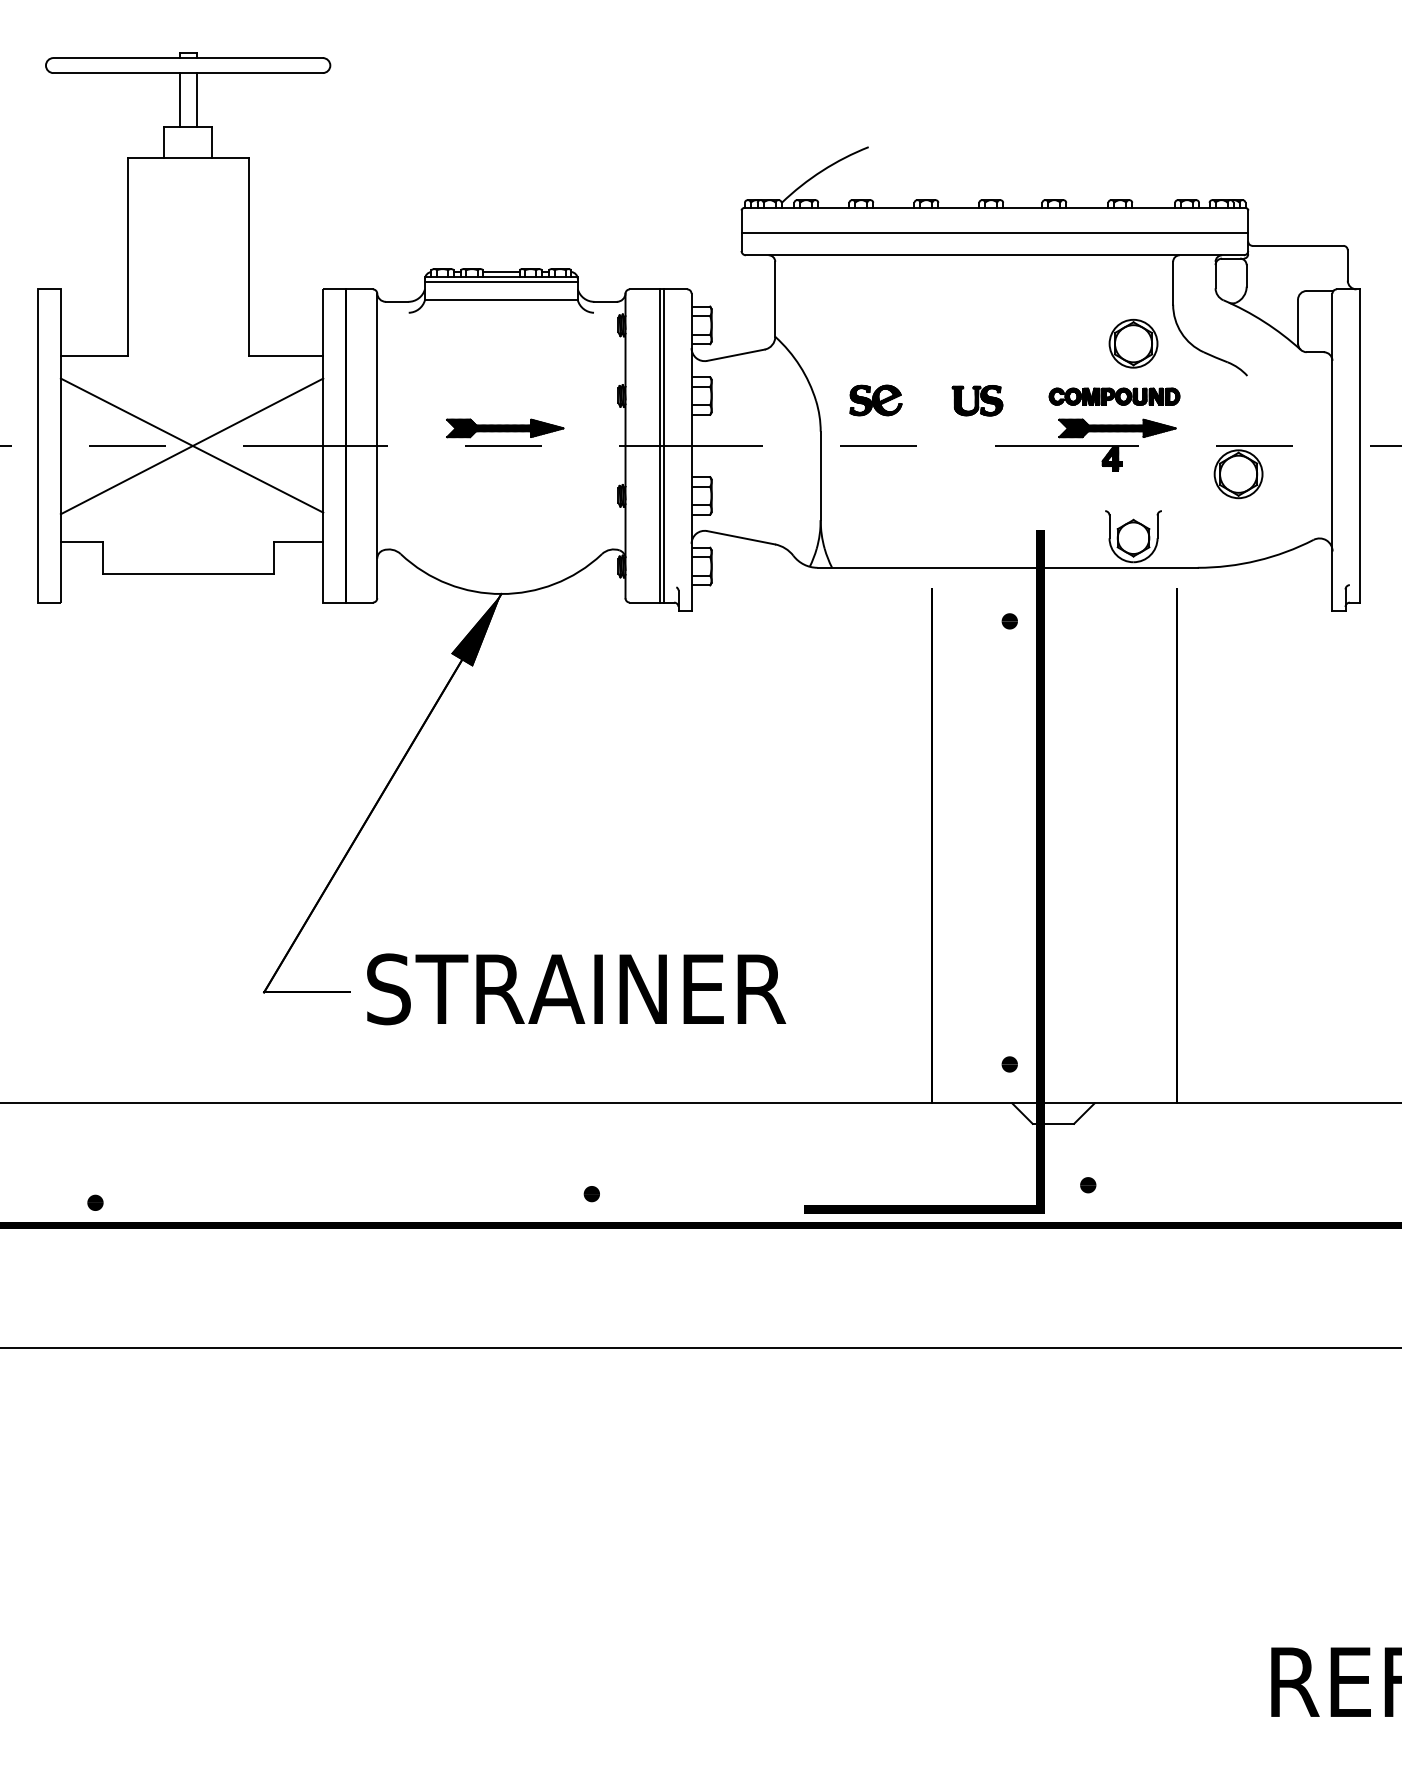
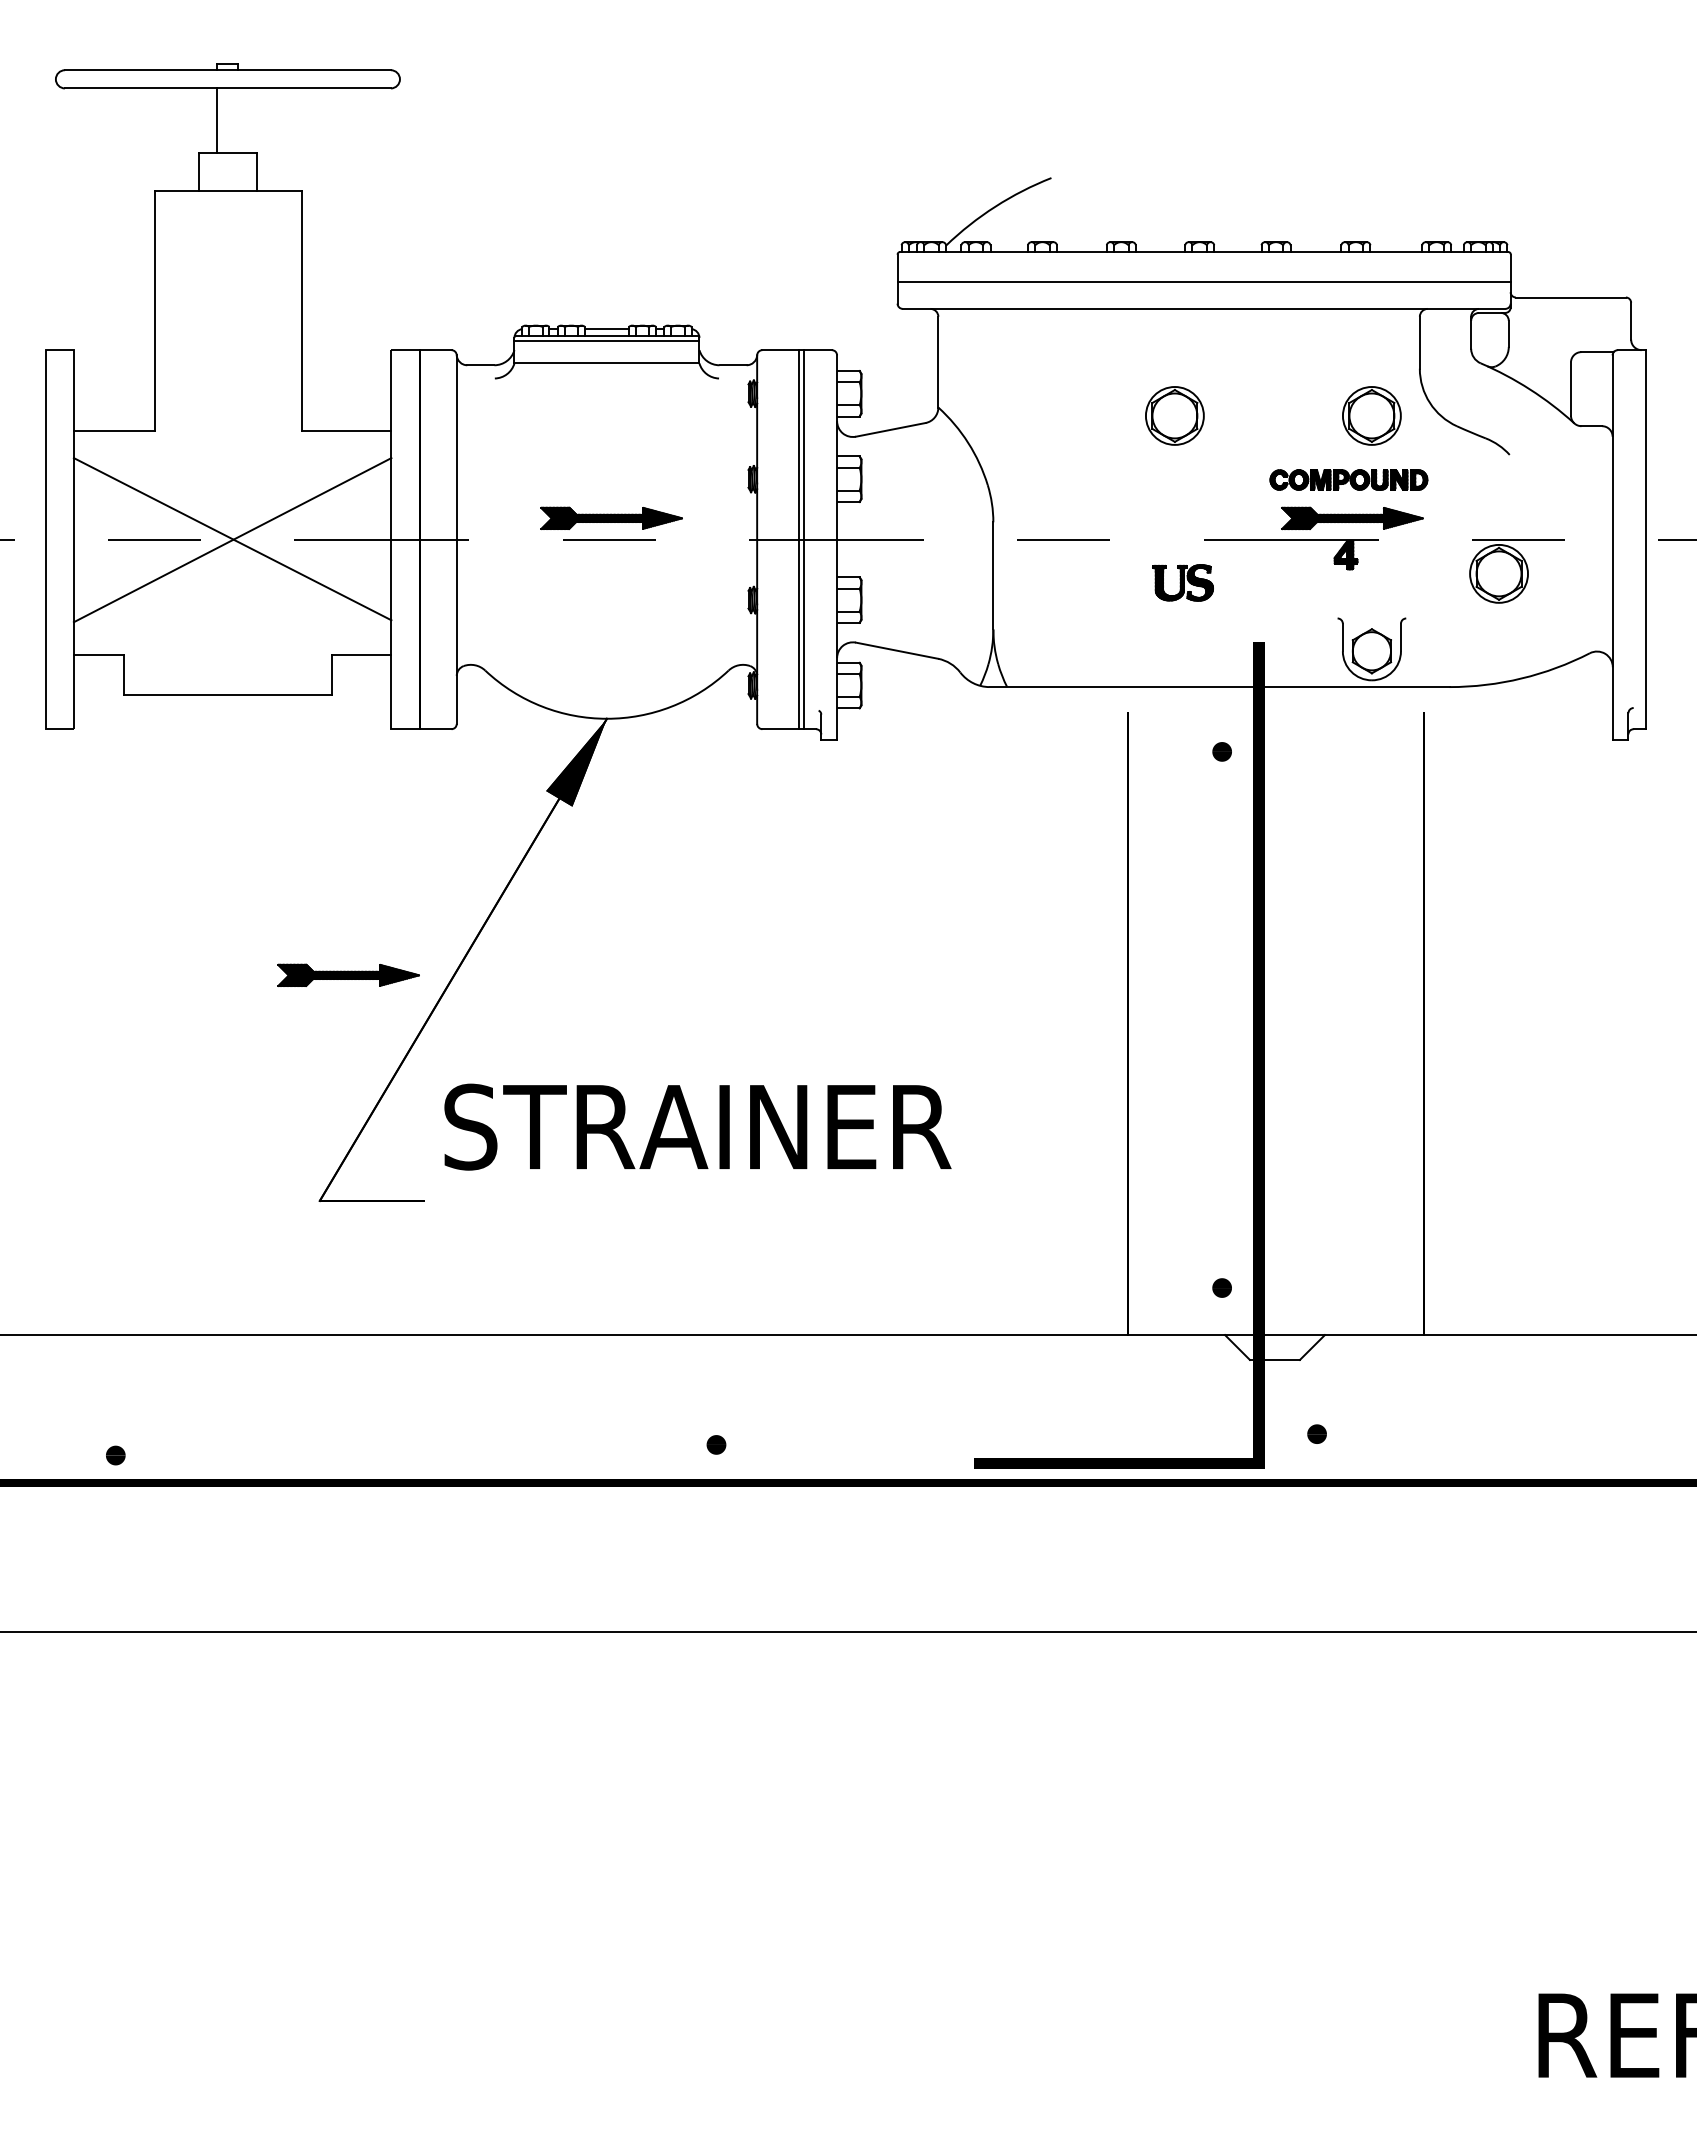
line: (196, 99) -> (238, 120), removed
part: (970, 343) -> (1174, 415), added
part: (876, 400) -> (1060, 484), removed
part: (977, 400) -> (1182, 582), moved
part: (287, 805) -> (348, 974), added
text: (576, 988) -> (697, 1126), moved

